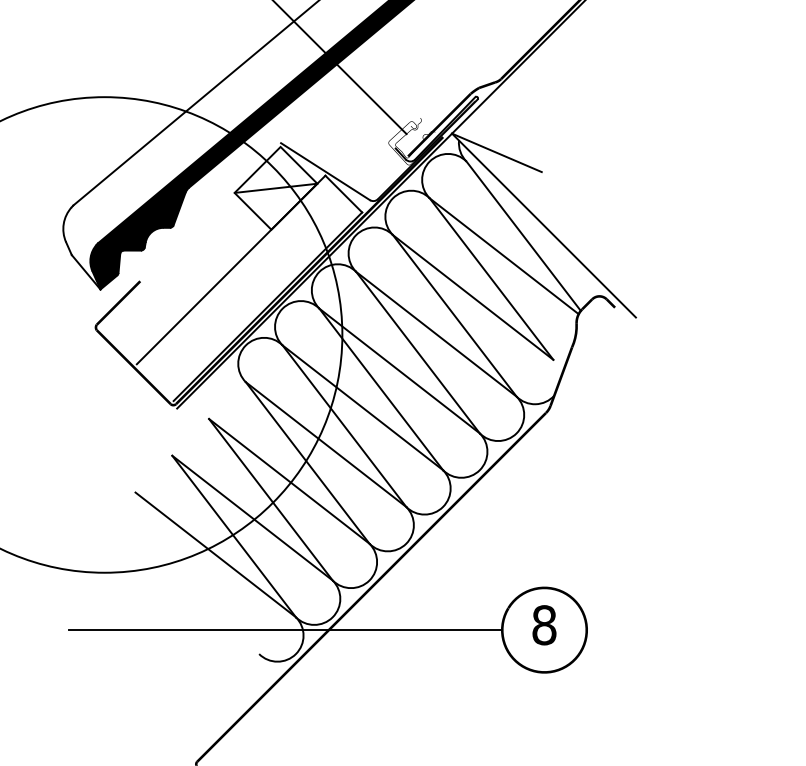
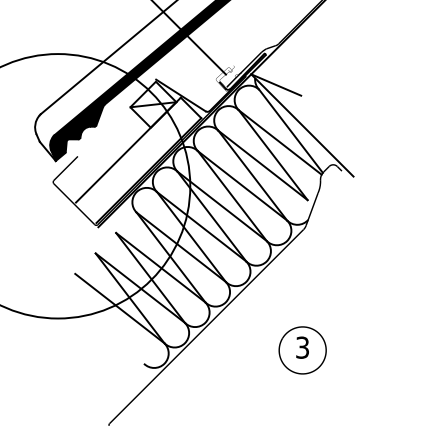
text: (544, 624) -> (302, 347), 8 -> 3
line: (285, 630) -> (158, 350), removed

